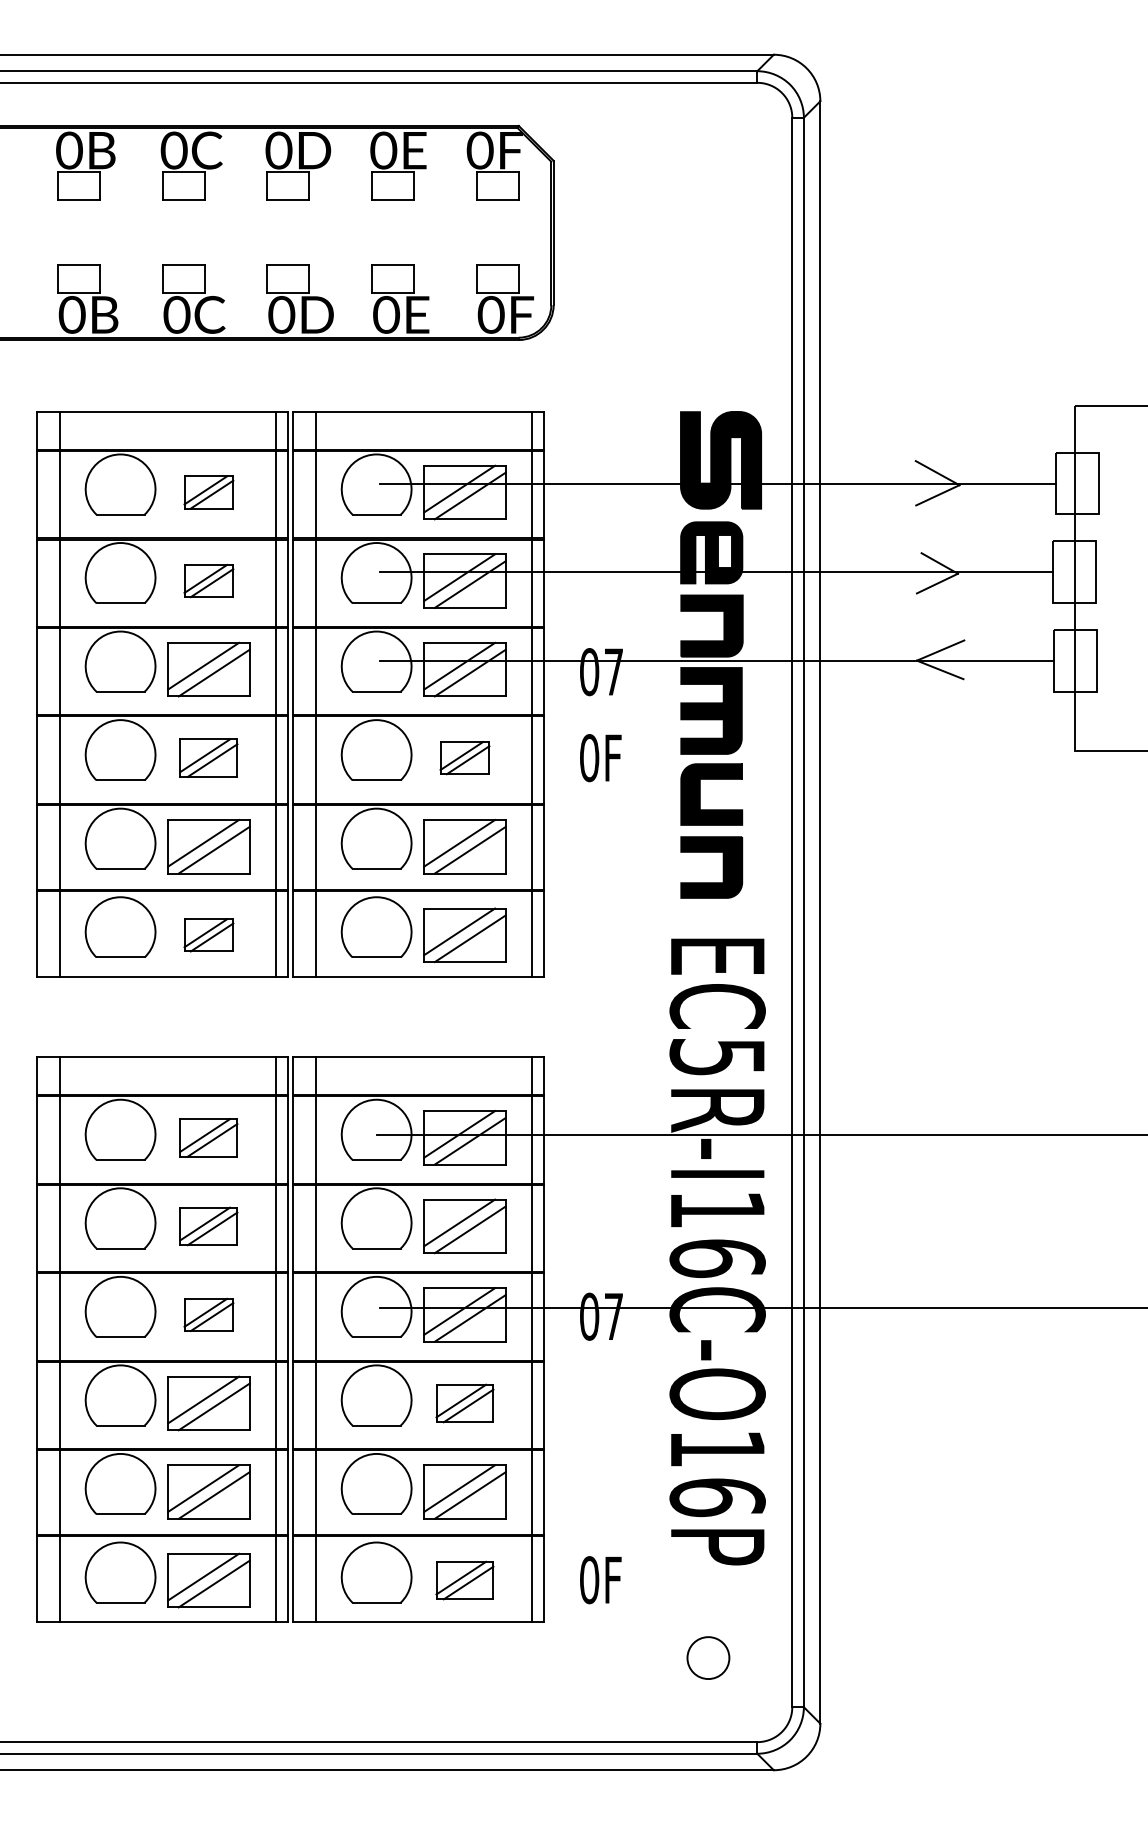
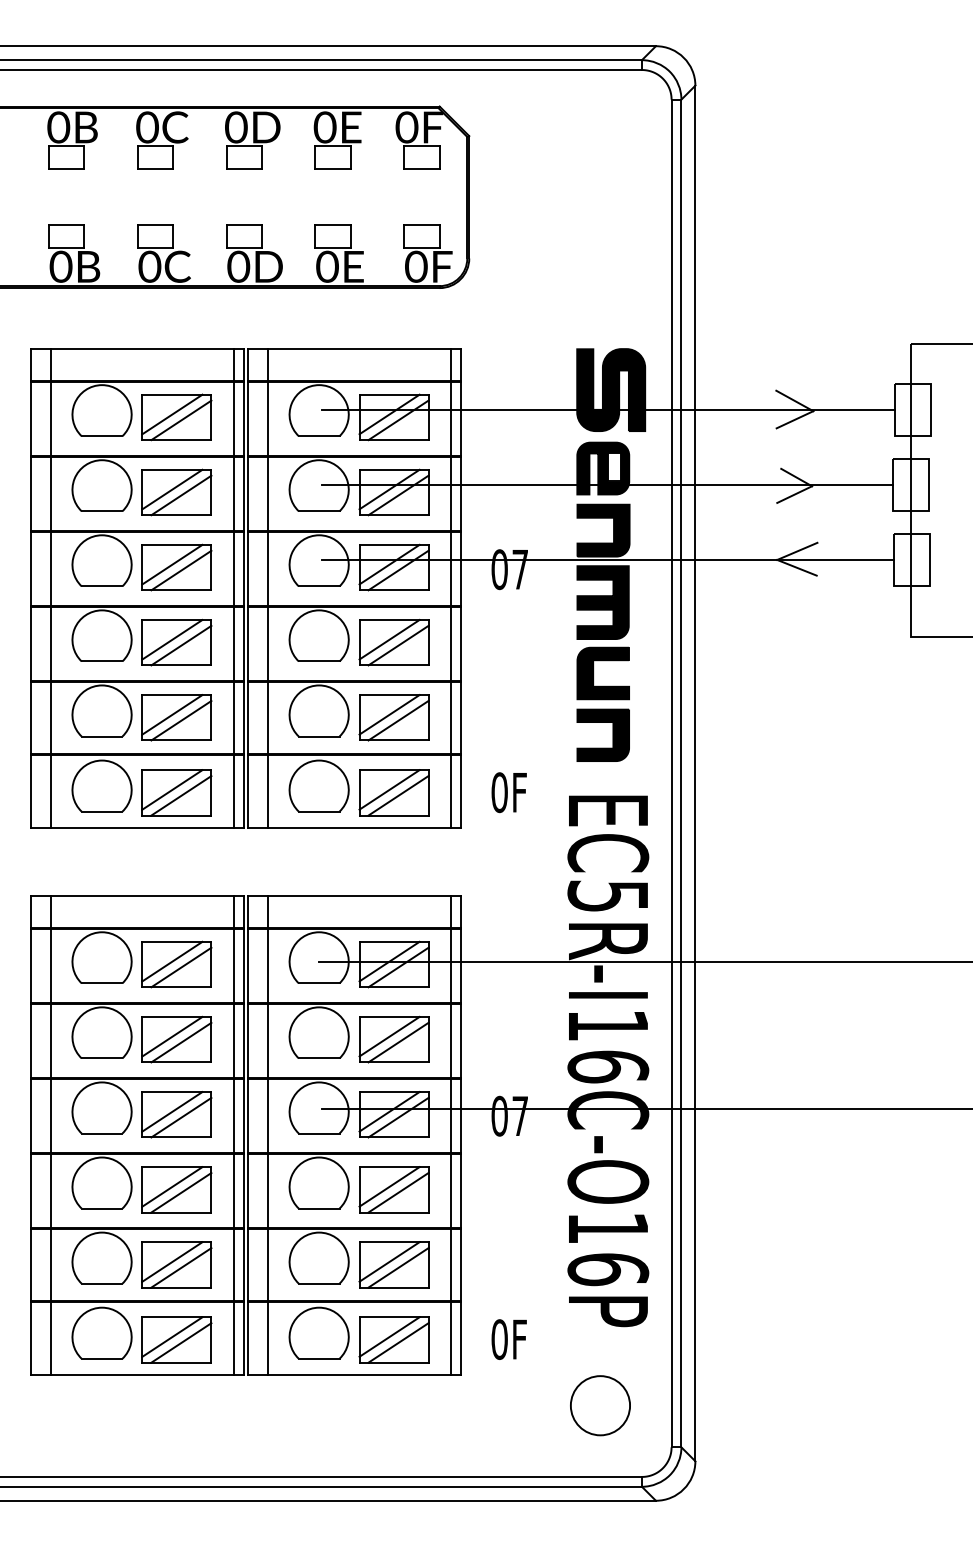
part: (208, 492) -> (176, 417), size x1.67
part: (208, 580) -> (176, 491), size x1.67
part: (208, 757) -> (176, 642), size x1.43
part: (464, 757) -> (393, 642), size x1.67
text: (600, 758) -> (508, 793), moved
part: (208, 935) -> (176, 793), size x1.67
part: (208, 1137) -> (176, 964), size x1.43
part: (208, 1226) -> (176, 1039), size x1.43
part: (208, 1314) -> (176, 1114), size x1.67
part: (464, 1403) -> (393, 1189), size x1.43
part: (464, 1580) -> (393, 1339), size x1.43
circle: (708, 1657) -> (600, 1405), size x1.67

